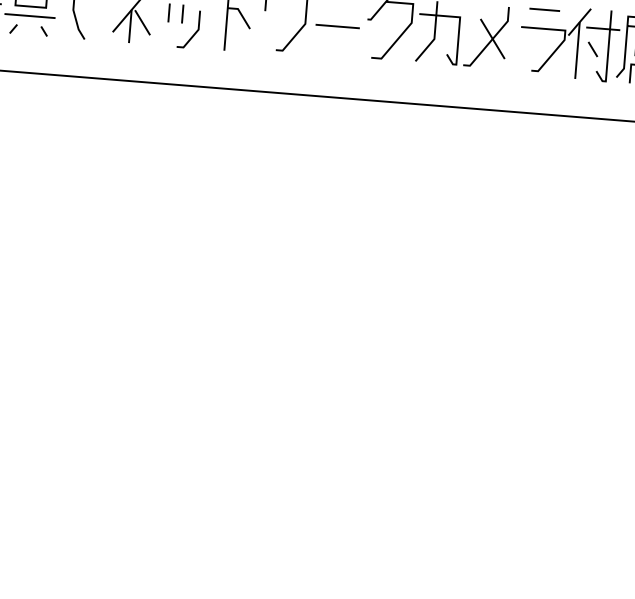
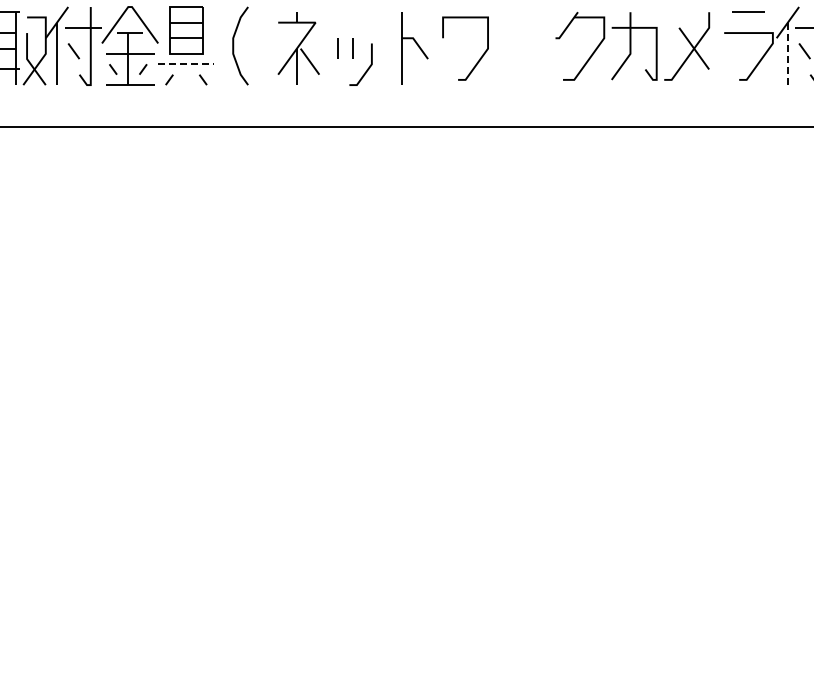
line: (30, 16) -> (186, 64), solid -> dashed
line: (337, 26) -> (523, 48), removed
line: (577, 50) -> (787, 53), solid -> dashed

